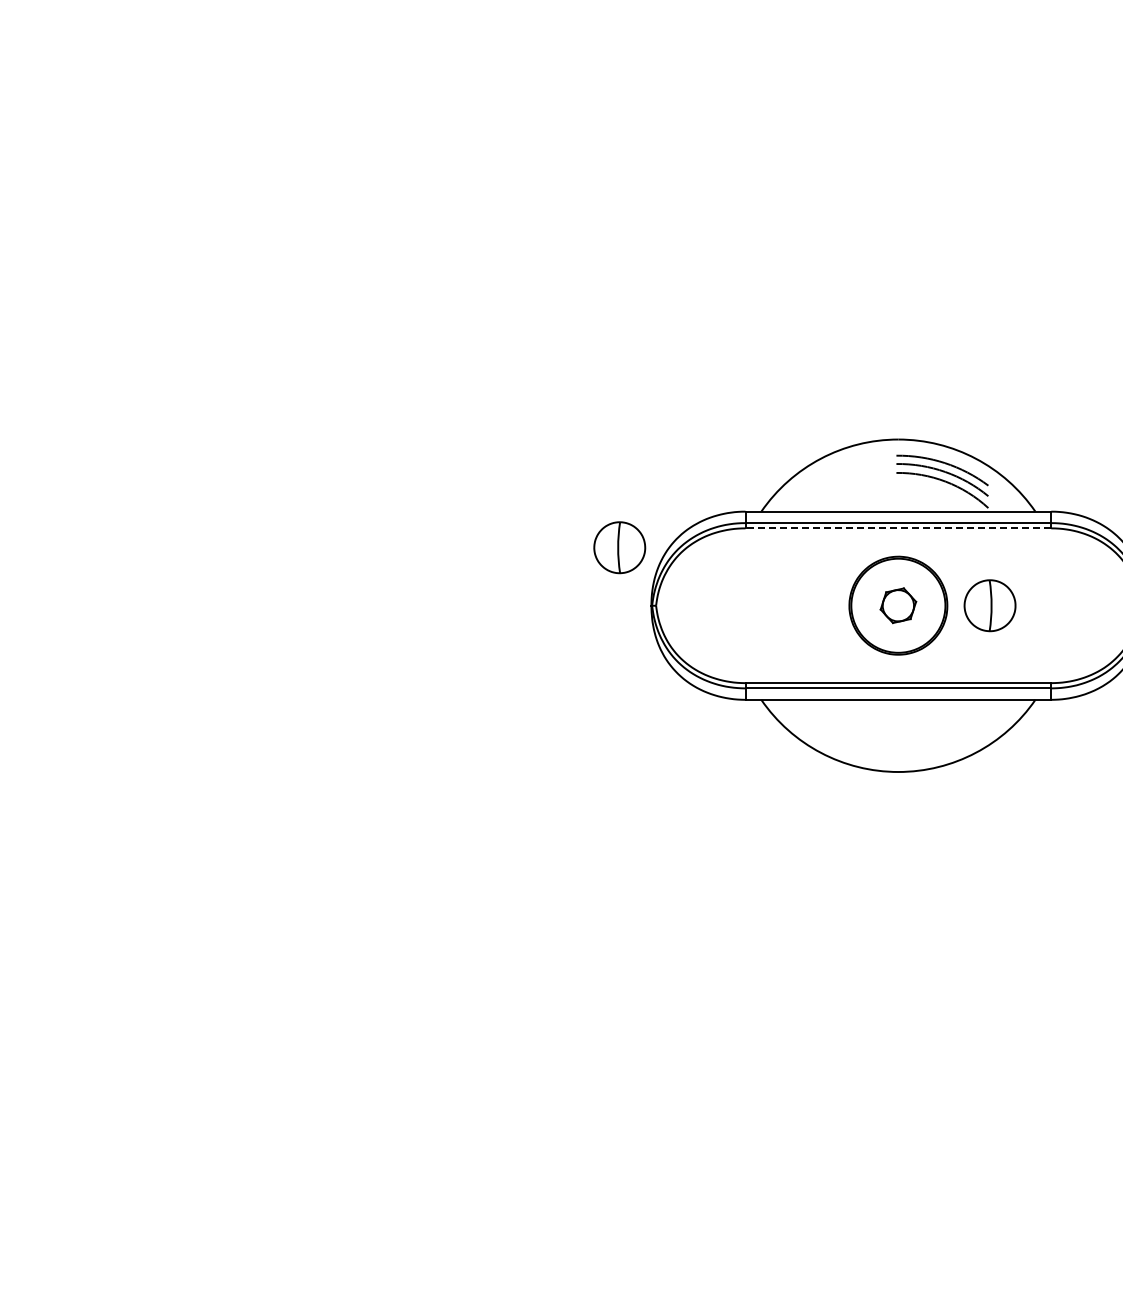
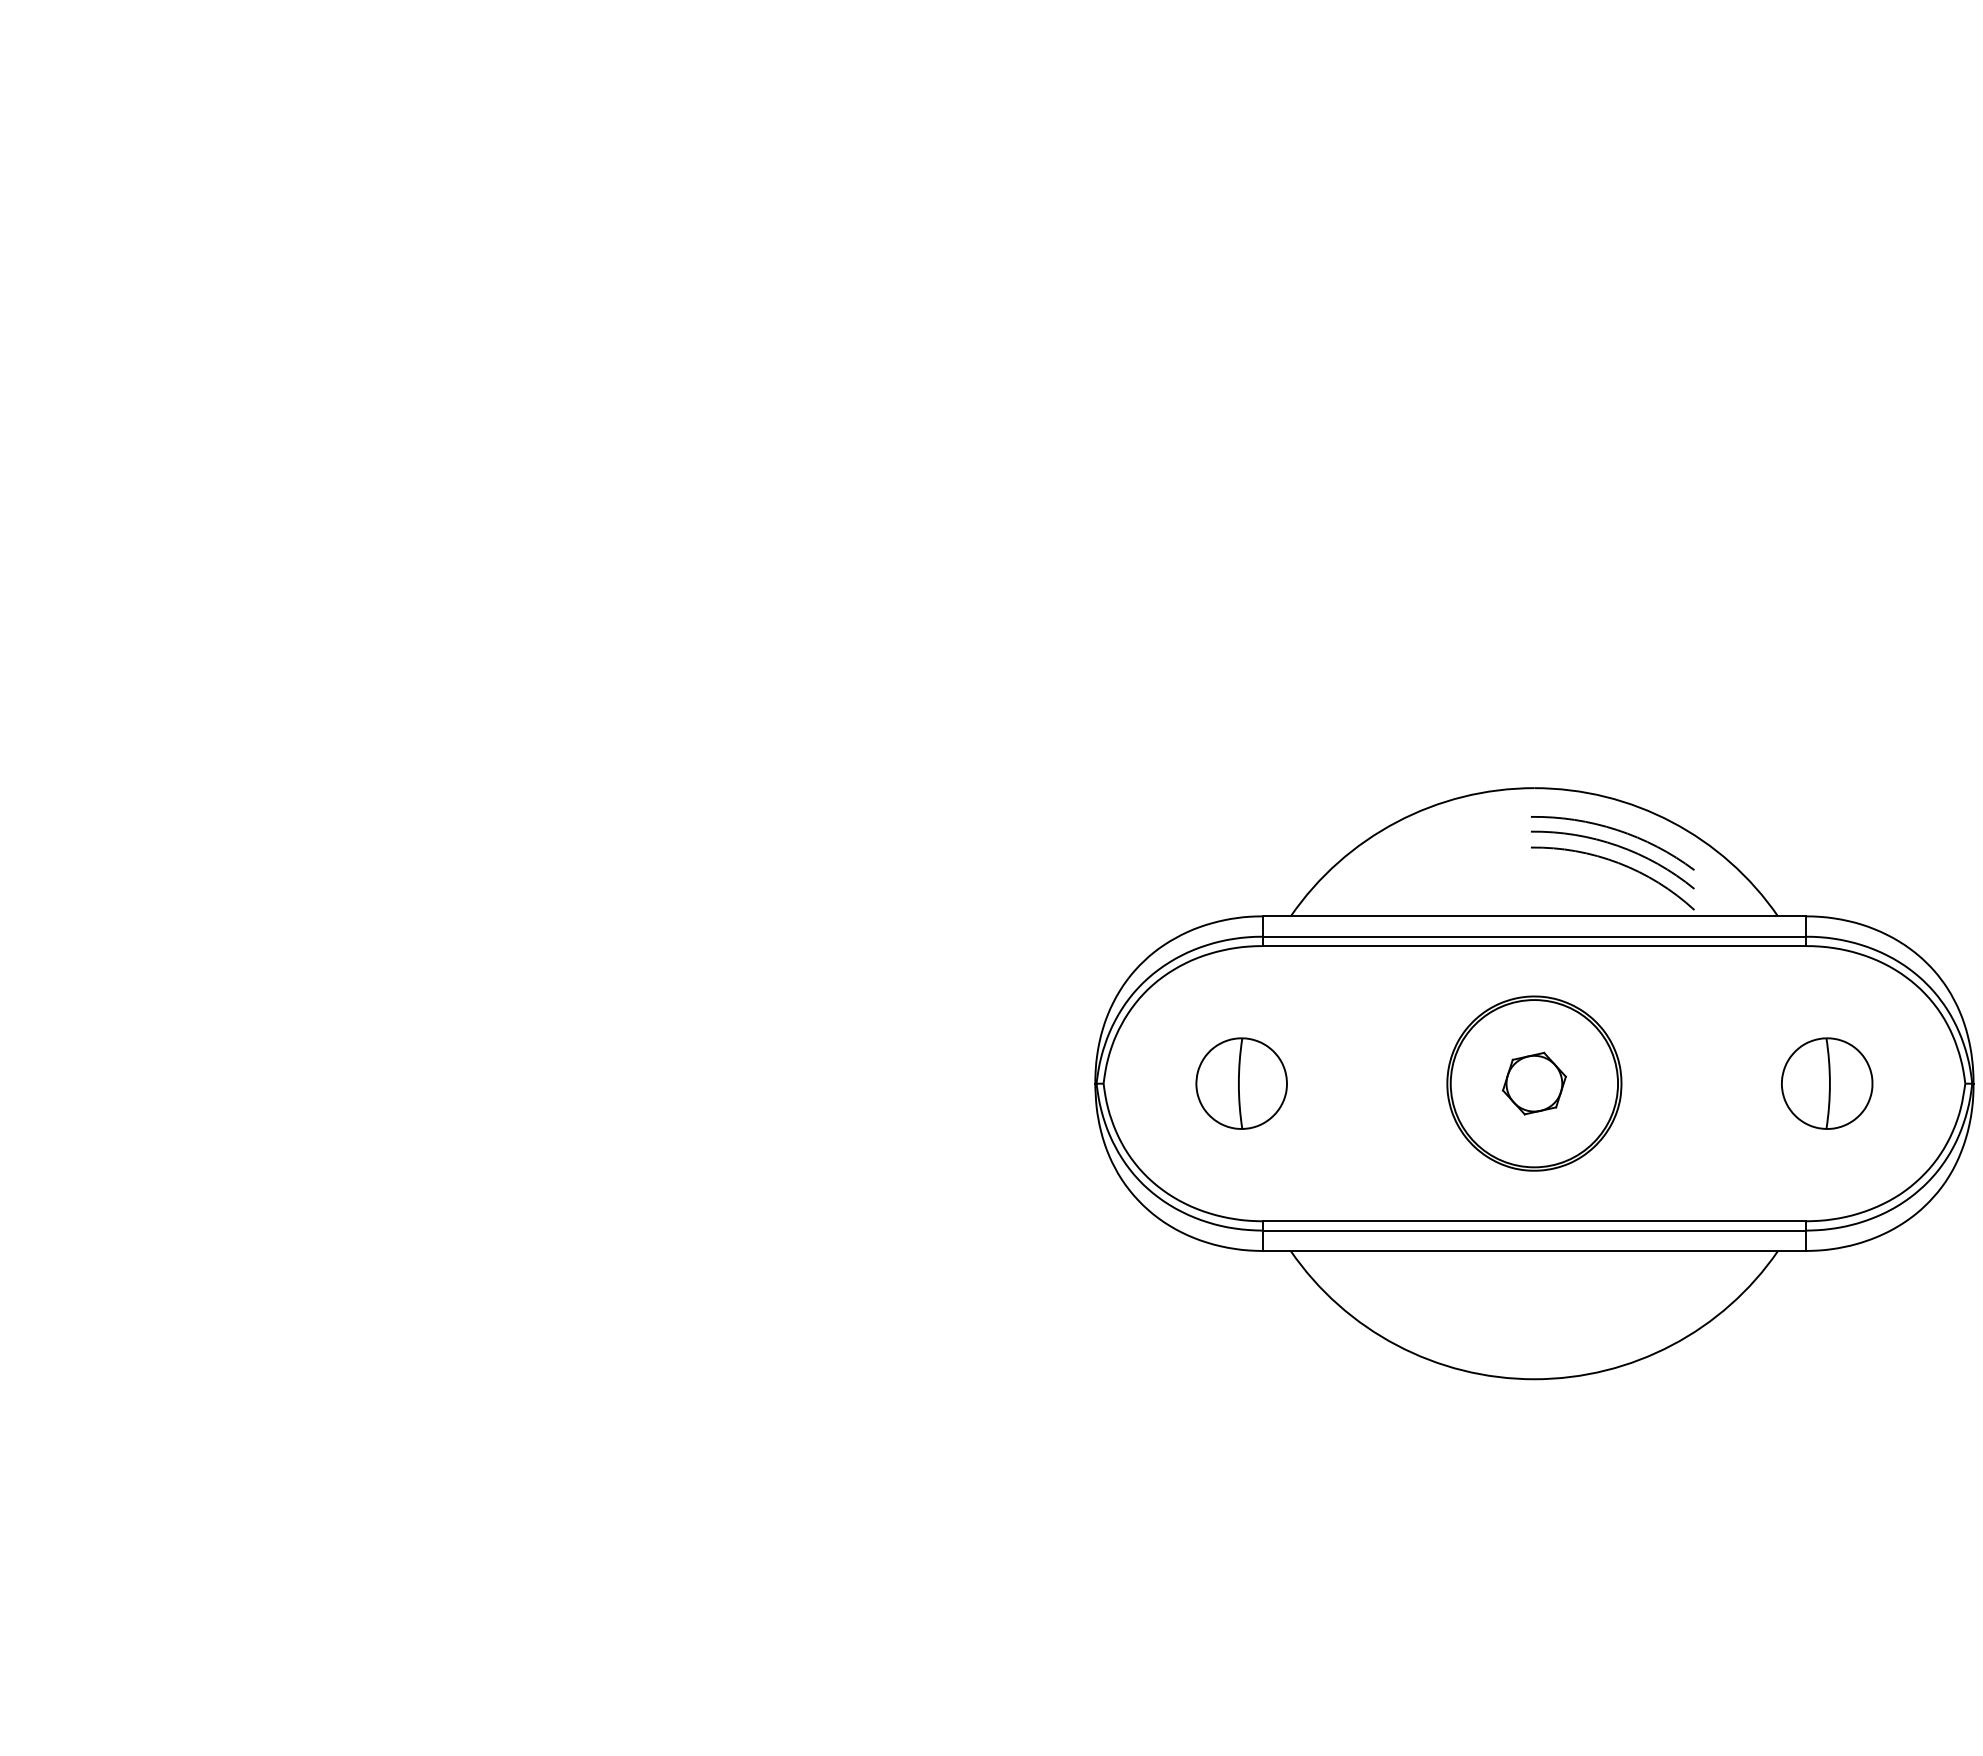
line: (898, 528) -> (1534, 946), dashed -> solid
part: (619, 547) -> (1241, 1083), moved
part: (989, 605) -> (1826, 1083), moved

